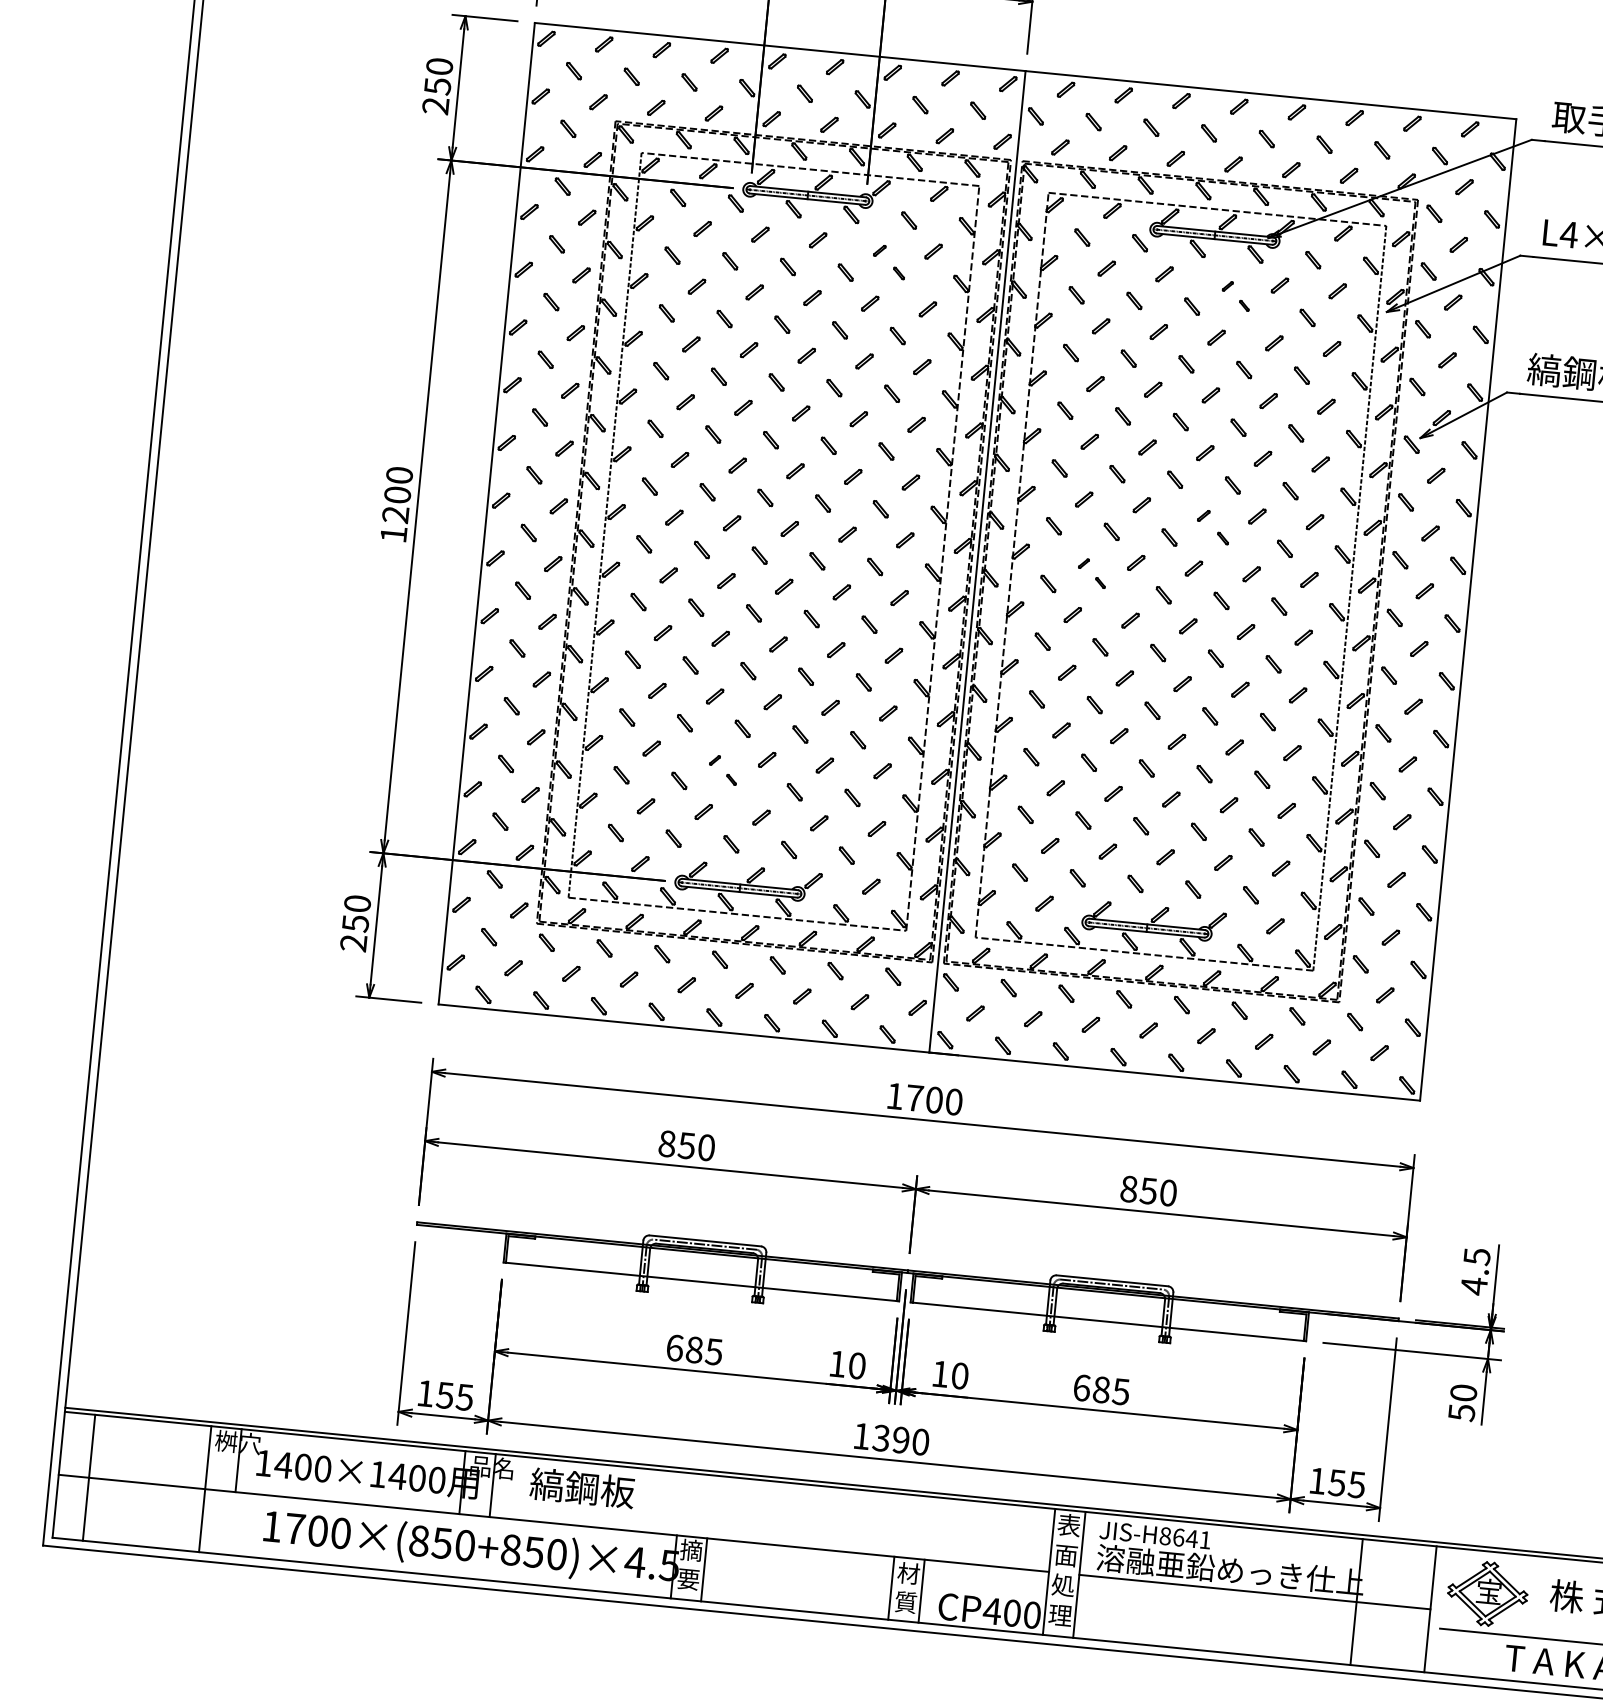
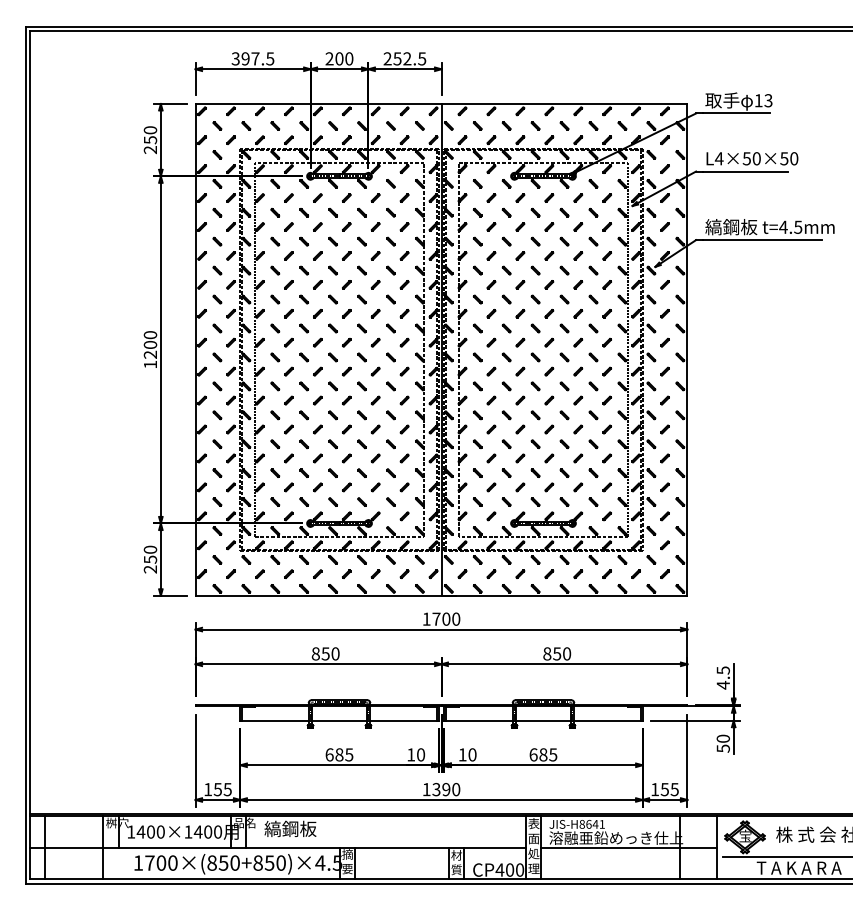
part: (887, 262) -> (382, 205), size x1.43
part: (1235, 296) -> (556, 205), size x1.67
part: (1212, 527) -> (556, 321), size x1.43
part: (1091, 572) -> (498, 349), size x1.67
part: (723, 769) -> (325, 465), size x1.67

